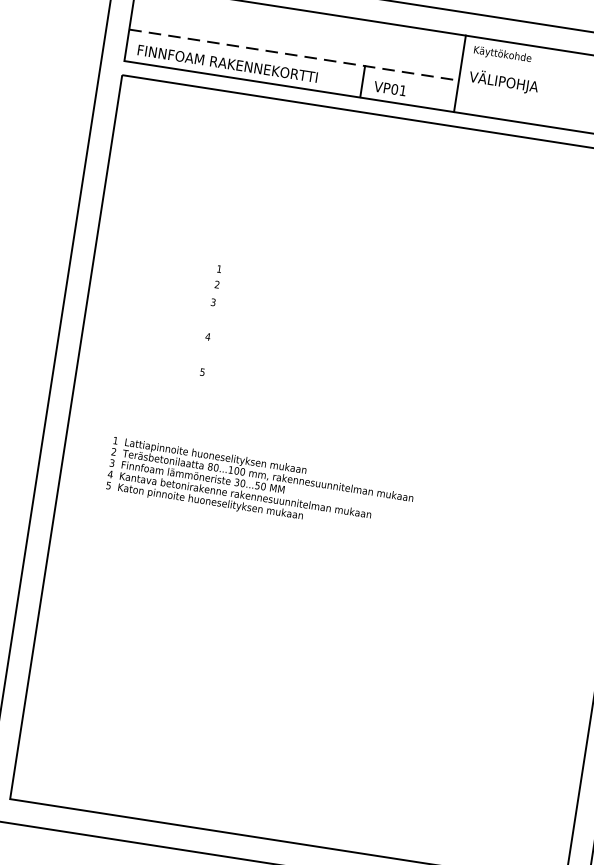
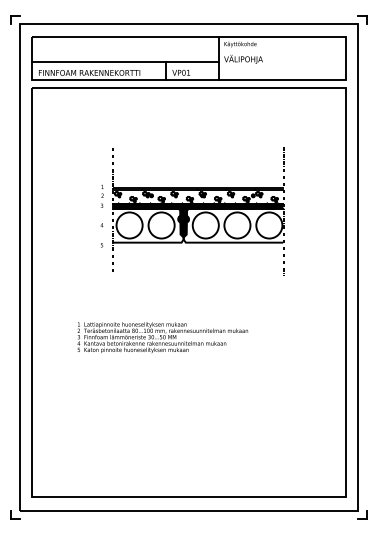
line: (294, 55) -> (125, 62), dashed -> solid
part: (382, 338) -> (198, 211), added
text: (260, 486) -> (162, 337), moved

